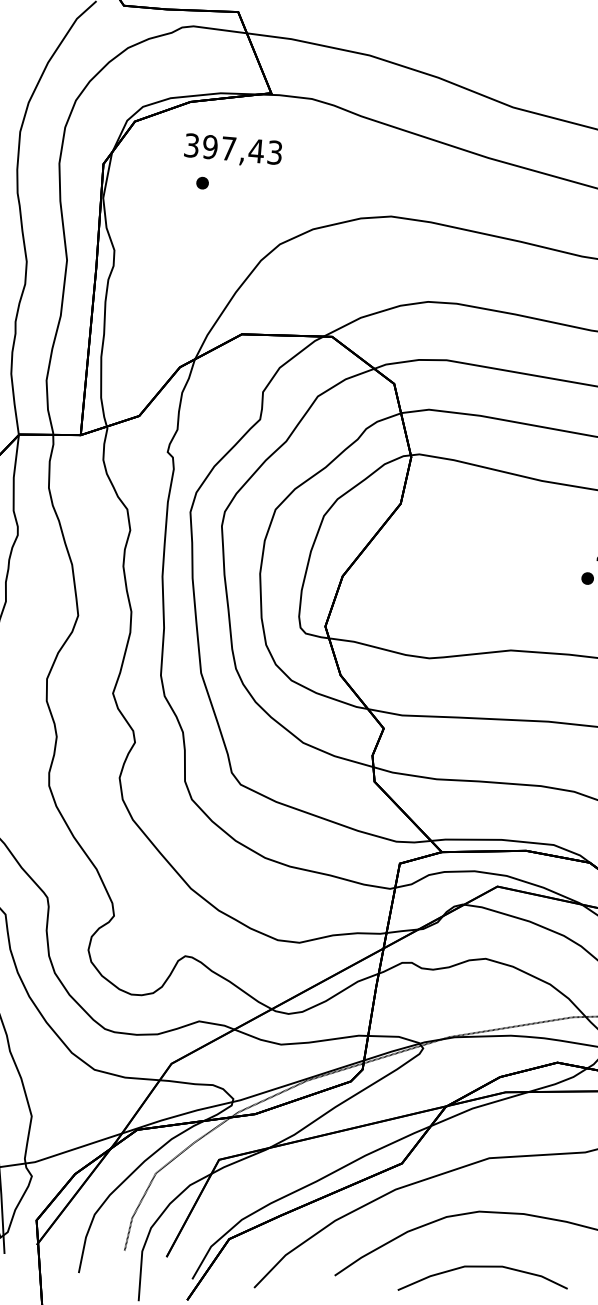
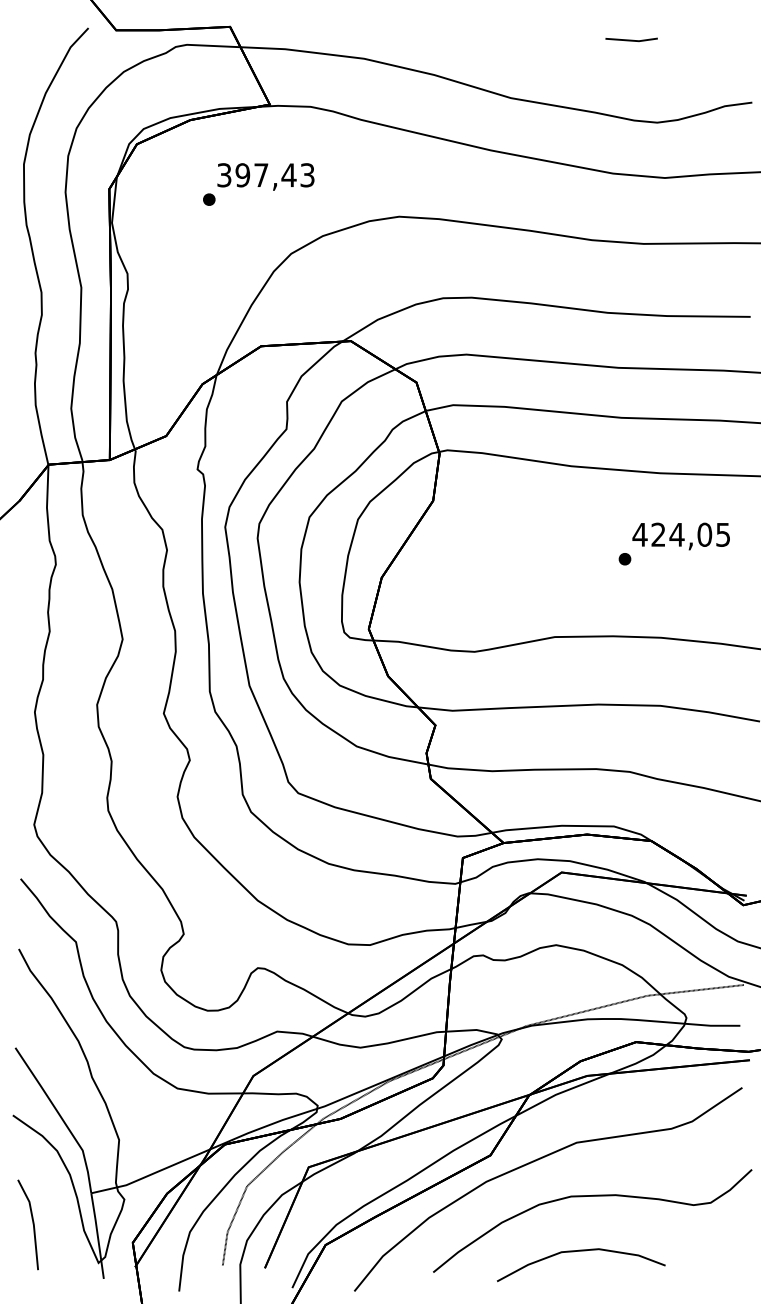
text: (232, 150) -> (265, 176), moved

